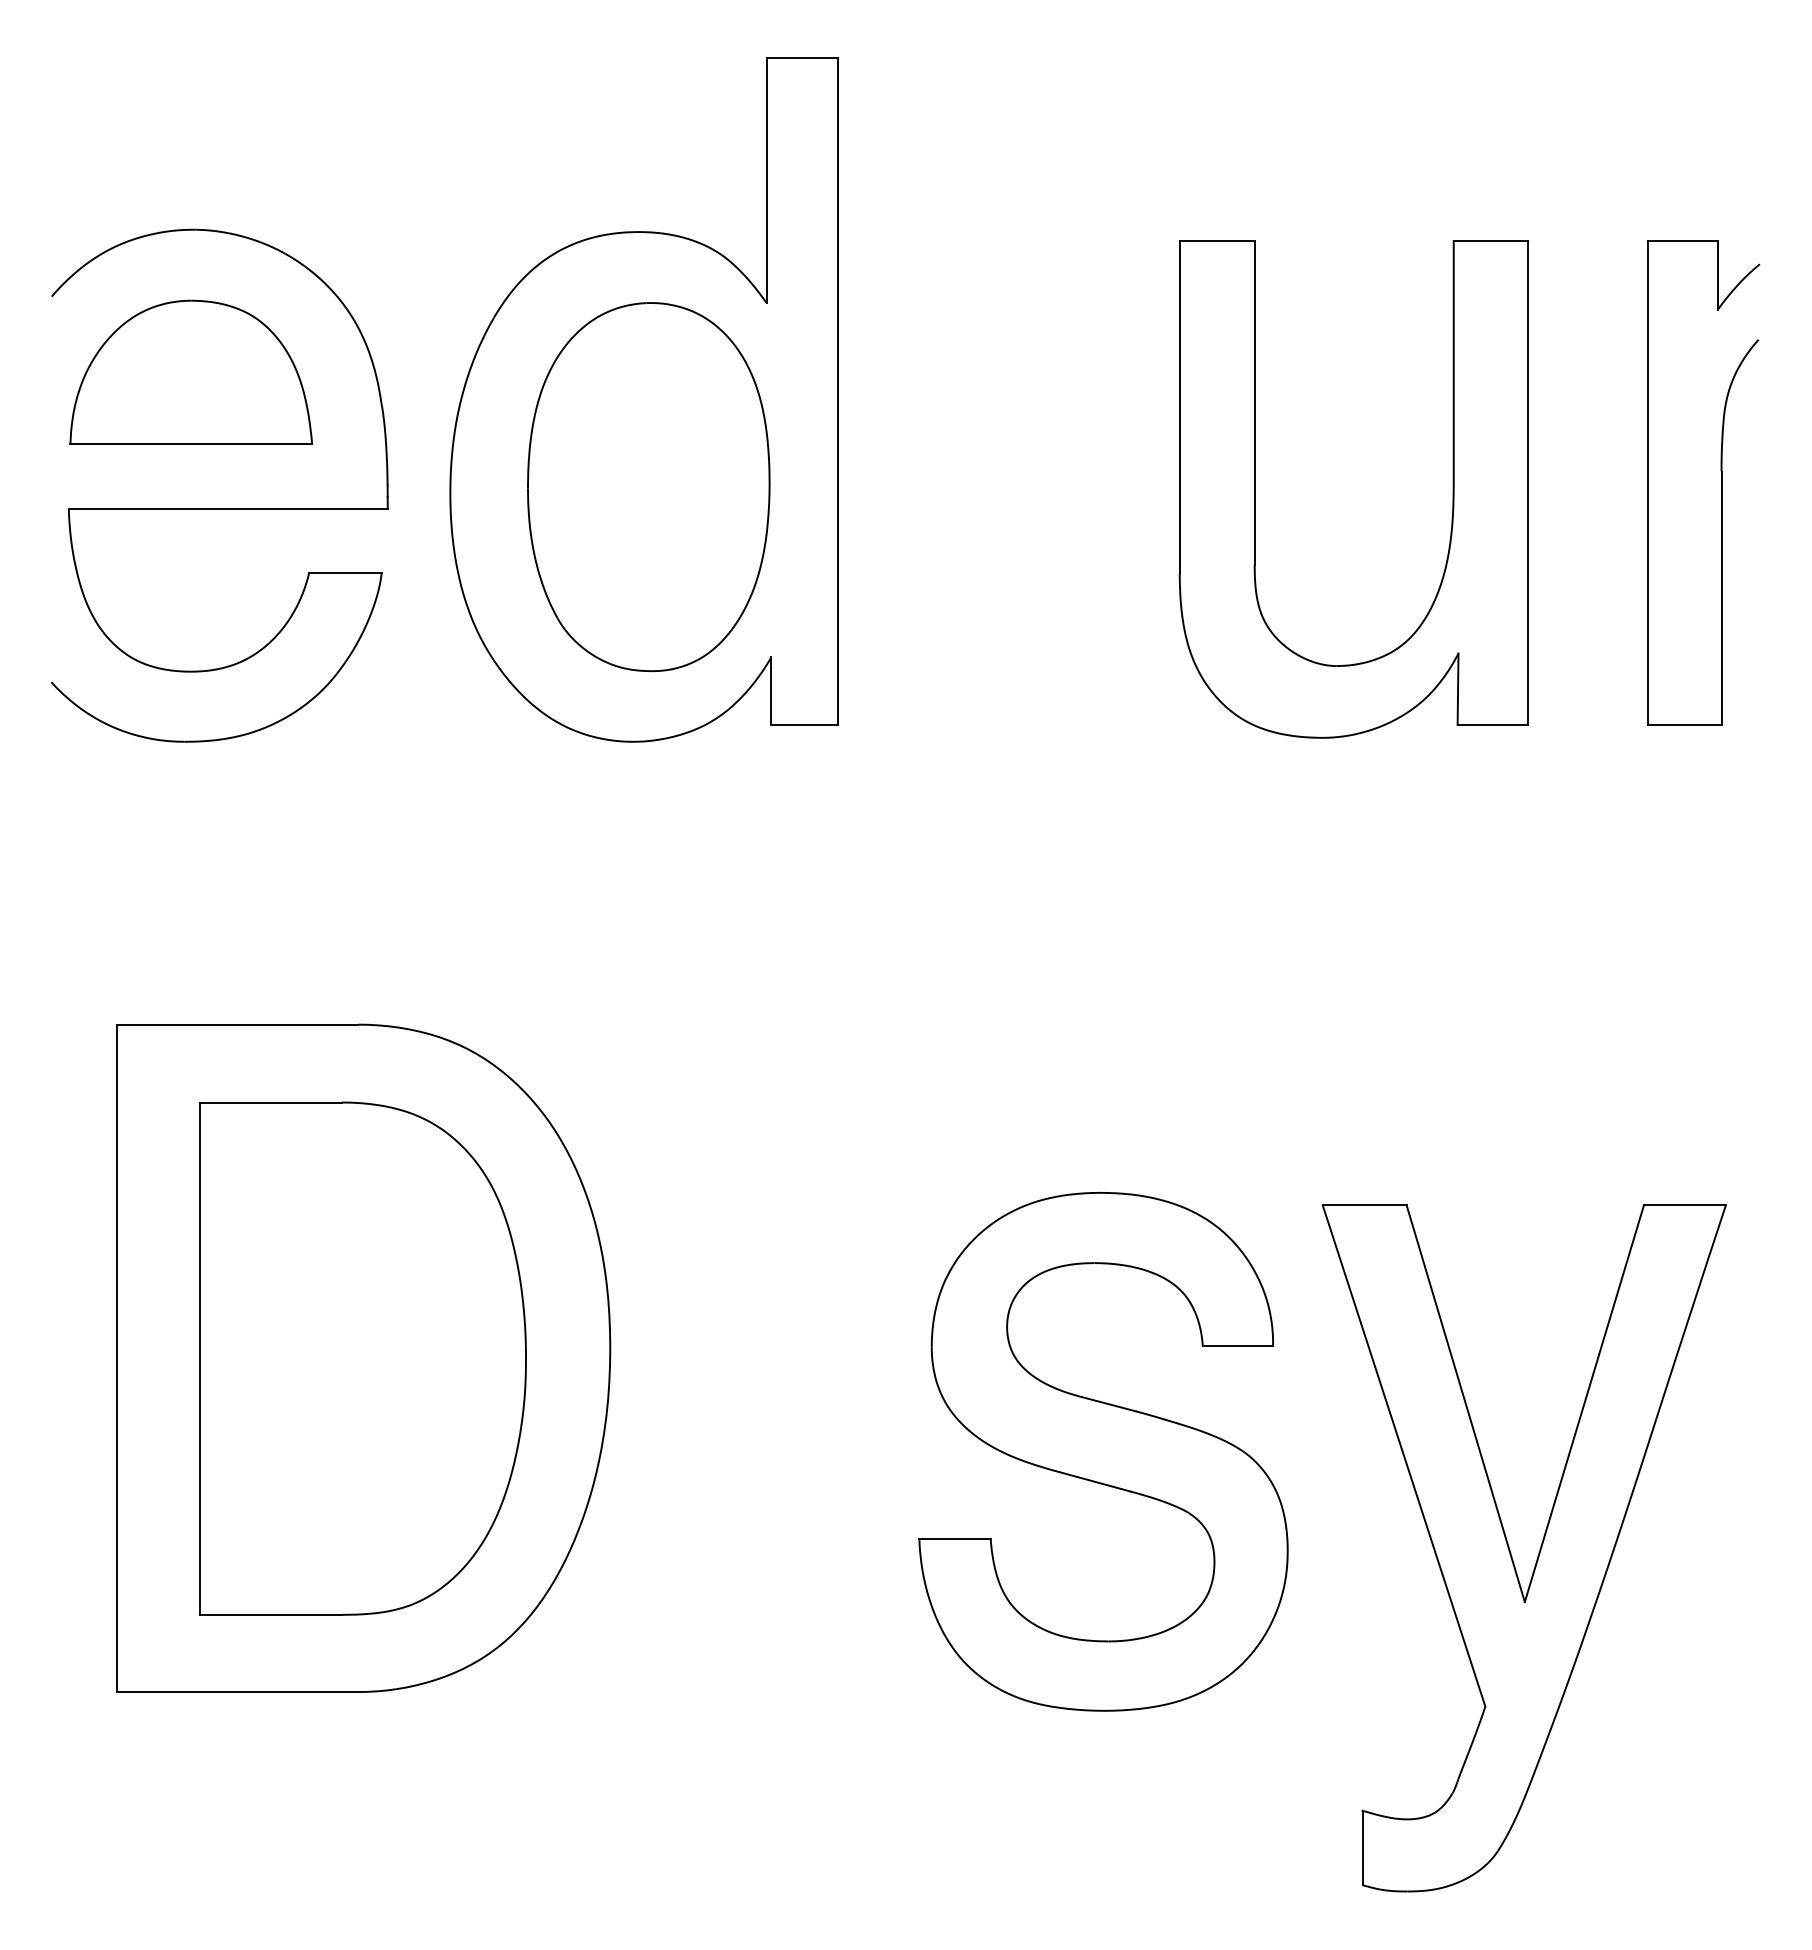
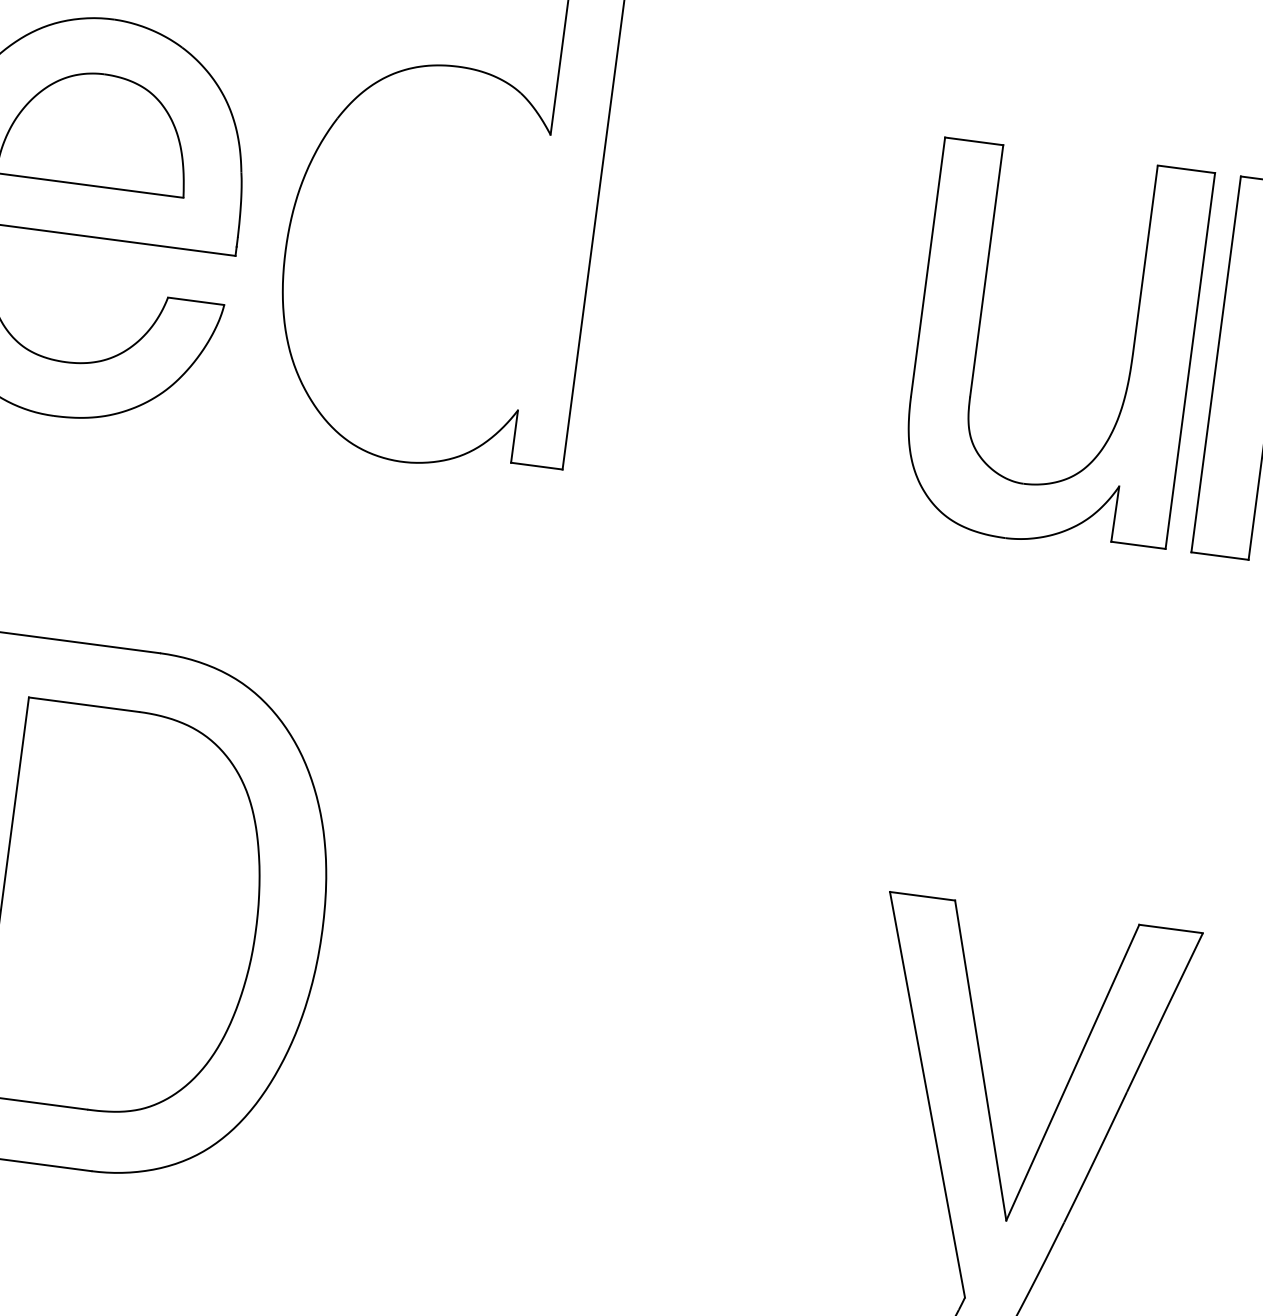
part: (648, 486) -> (440, 265), removed
part: (1255, 489) -> (978, 338), moved
part: (1103, 1451) -> (694, 1060), removed

